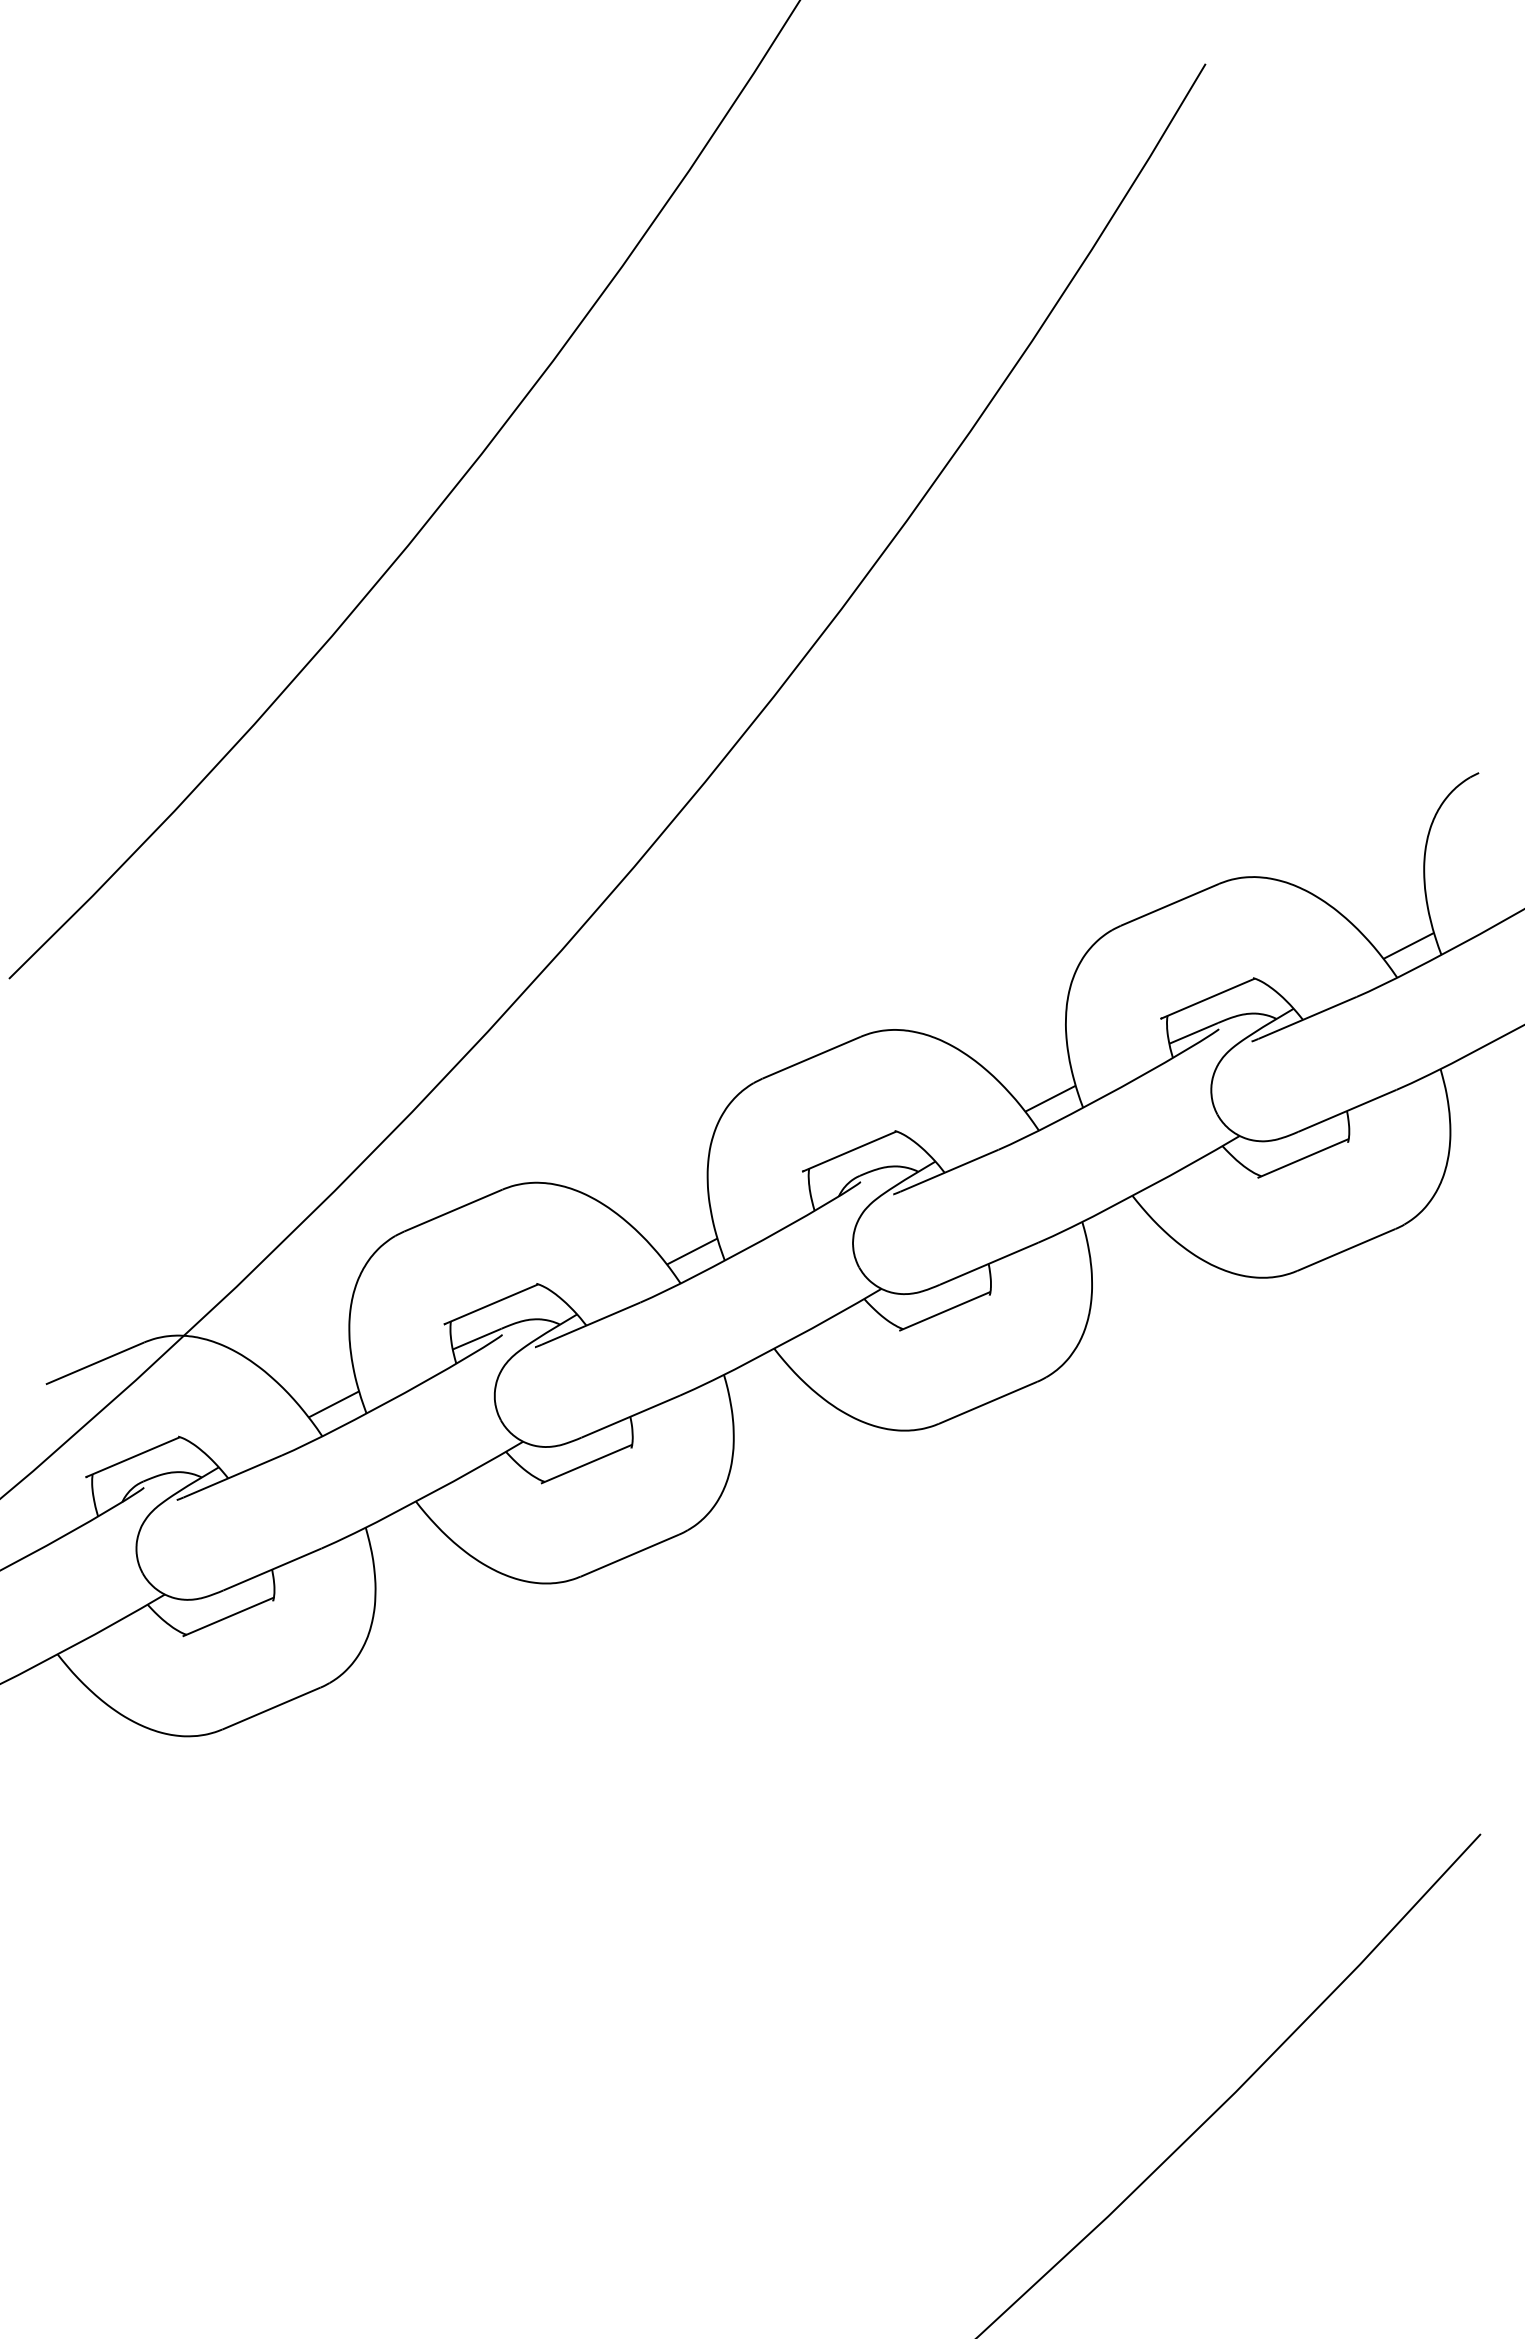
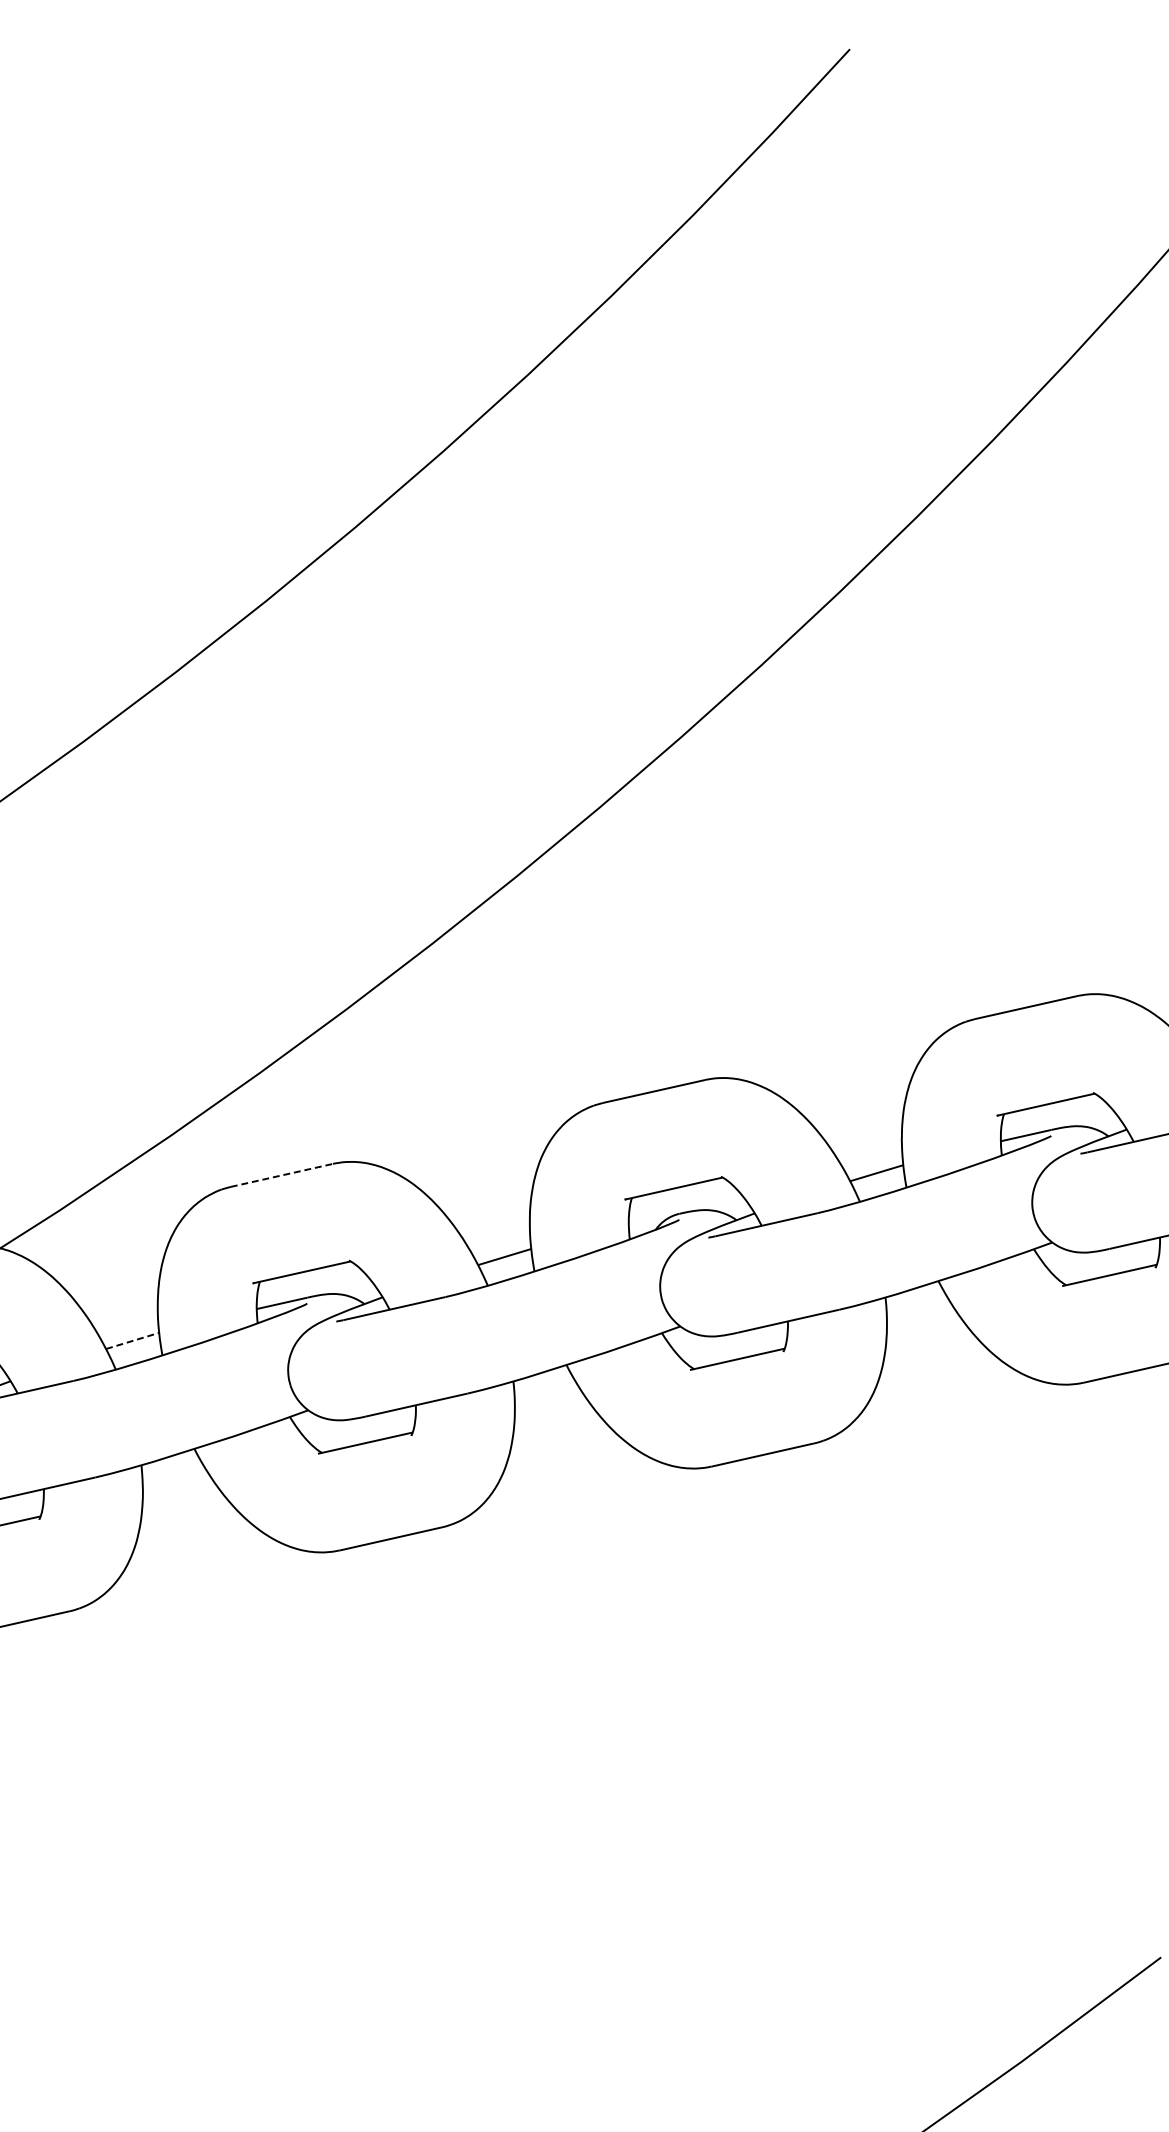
line: (453, 1210) -> (282, 1175), solid -> dashed
line: (334, 1404) -> (133, 1341), solid -> dashed

